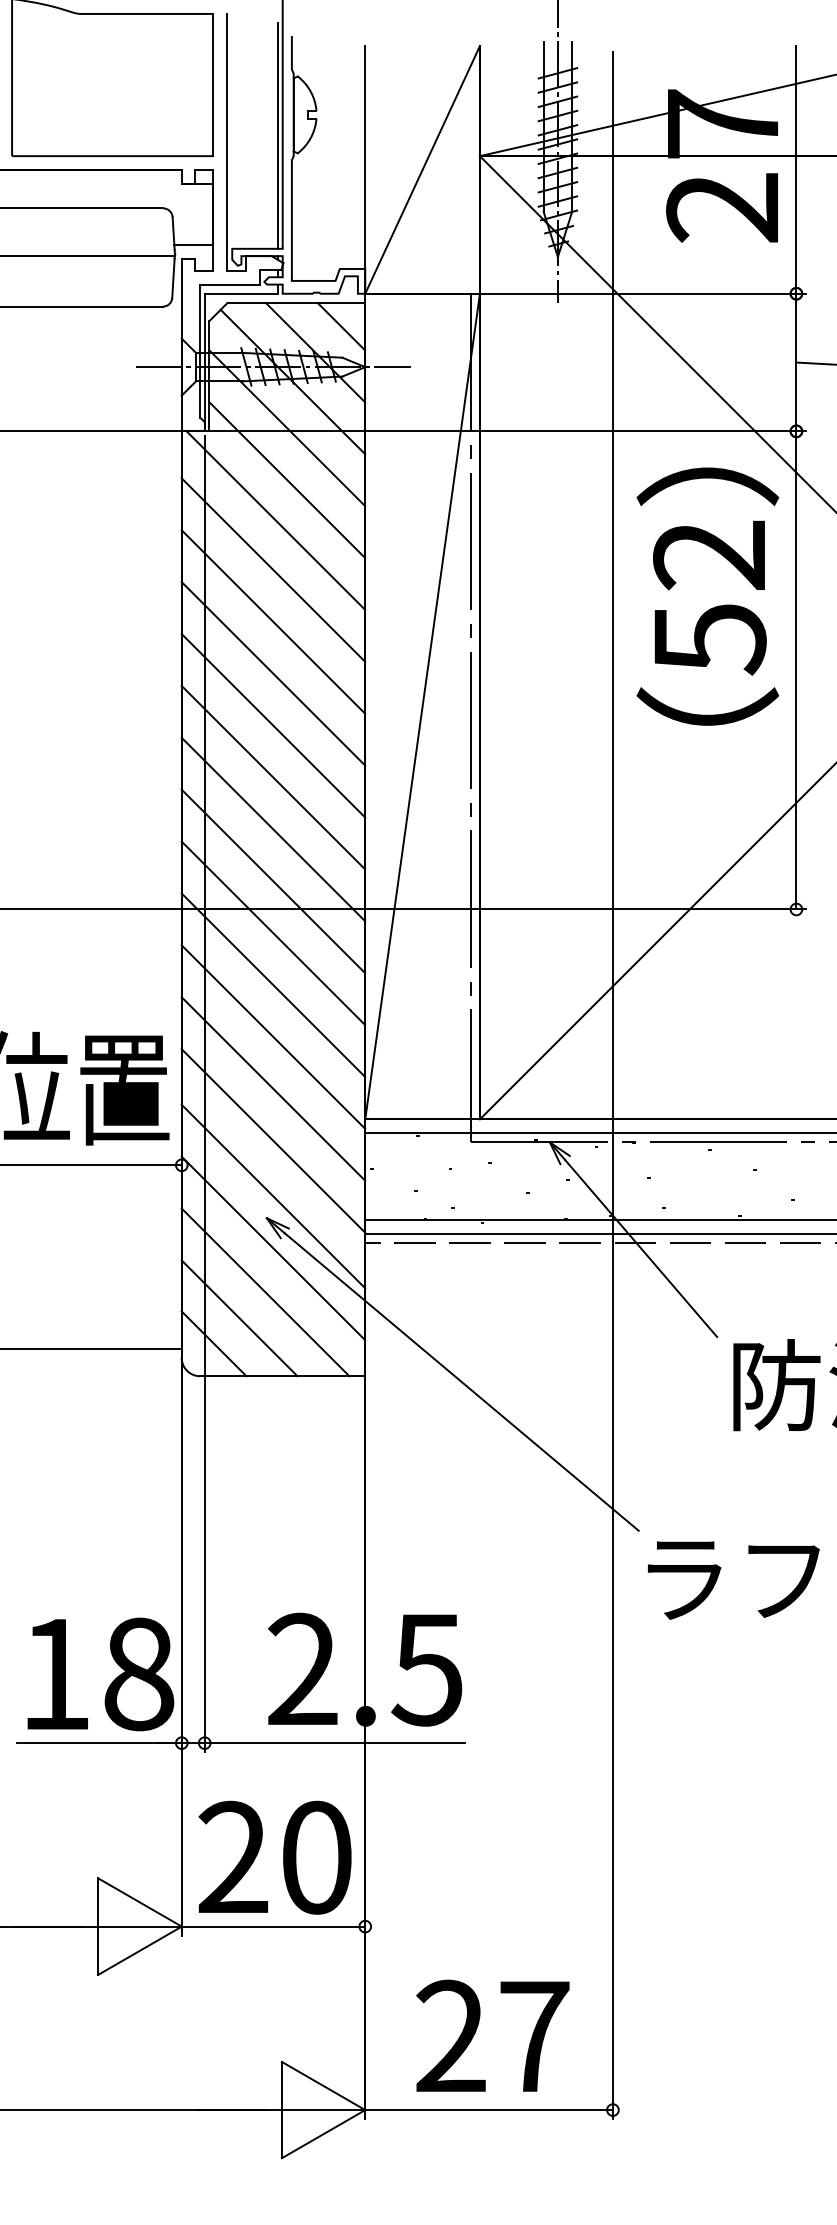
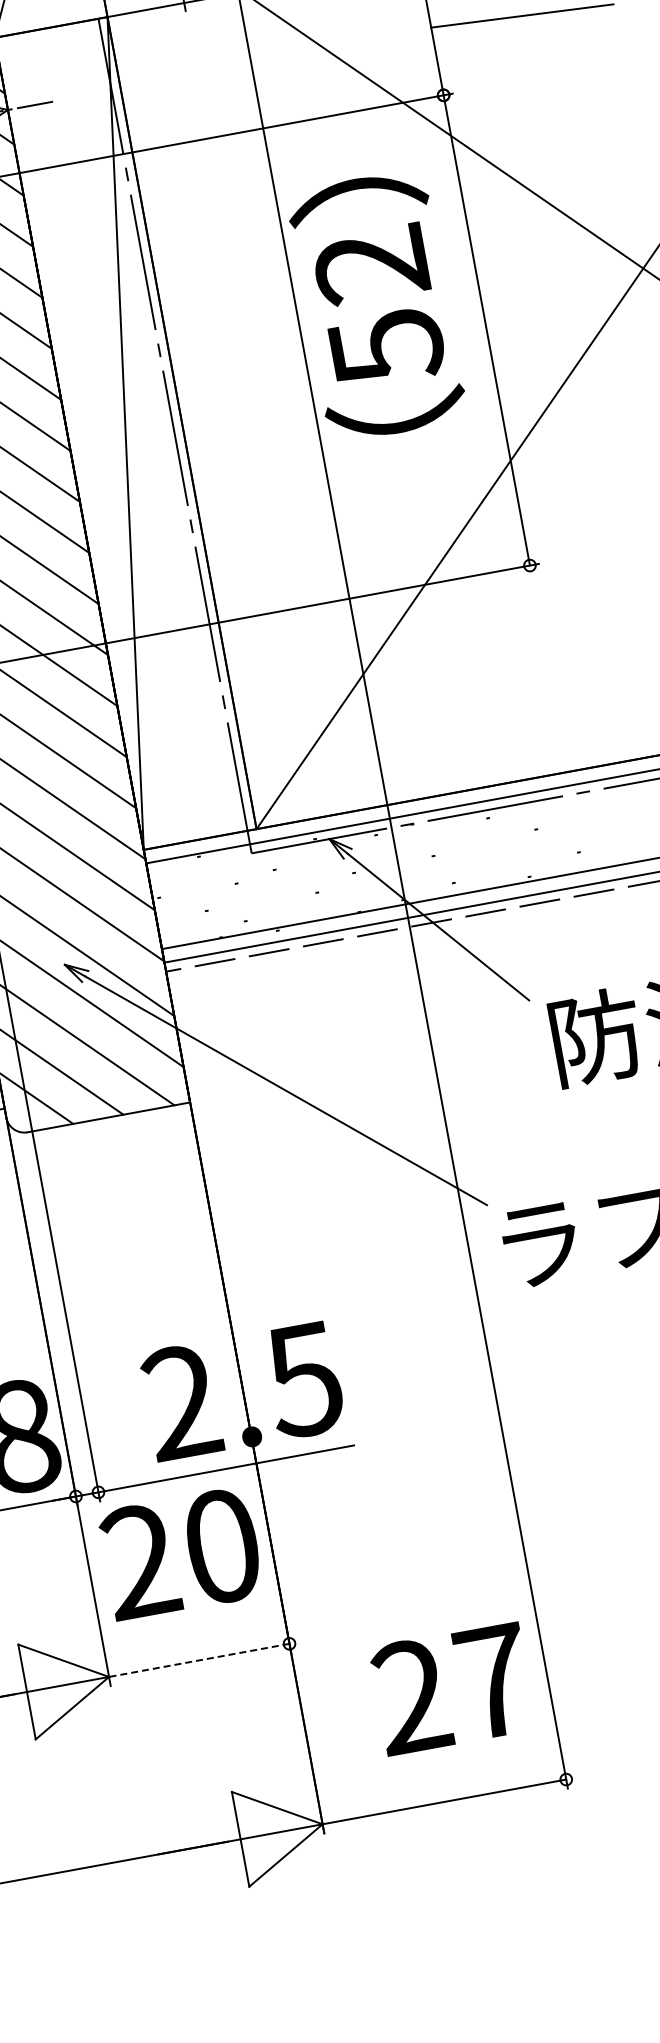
text: (707, 596) -> (376, 306), moved
text: (274, 1857) -> (180, 1553), moved
line: (273, 1926) -> (199, 1660), solid -> dashed
text: (492, 2035) -> (452, 1688), moved

